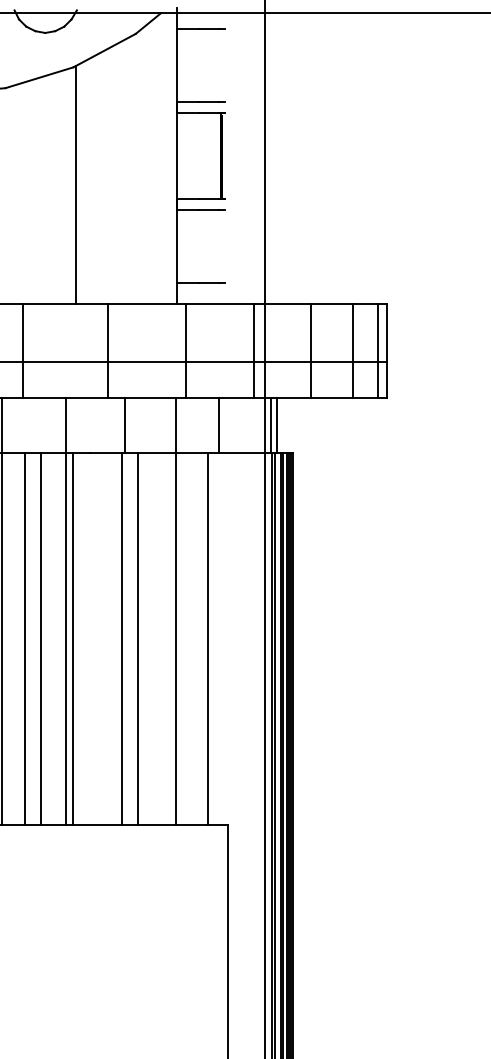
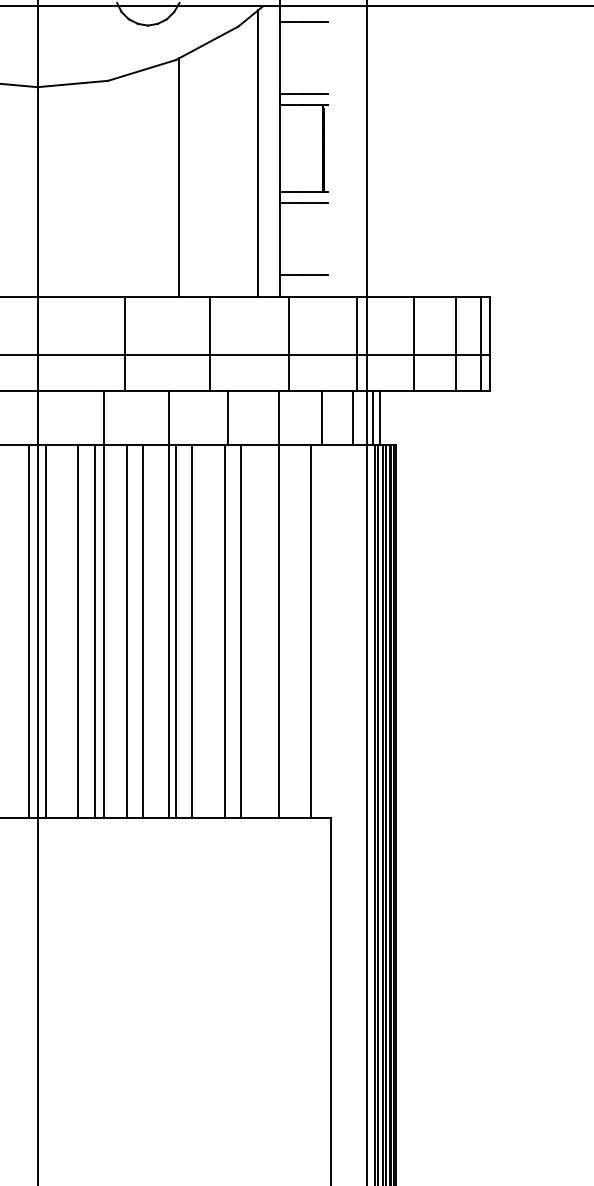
line: (155, 160) -> (258, 153), added
line: (250, 425) -> (353, 418), added
line: (89, 638) -> (192, 631), added

